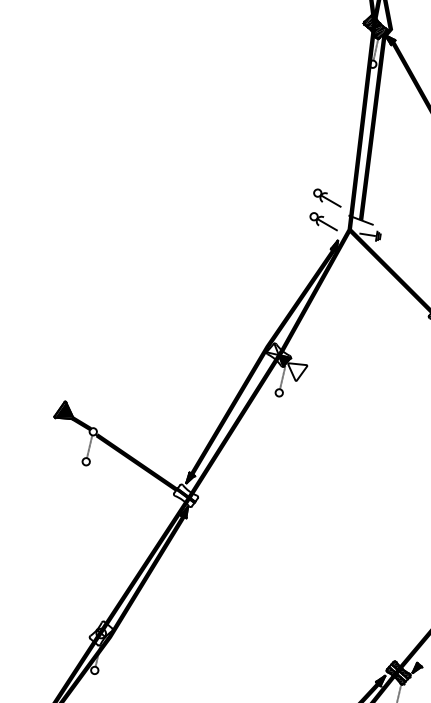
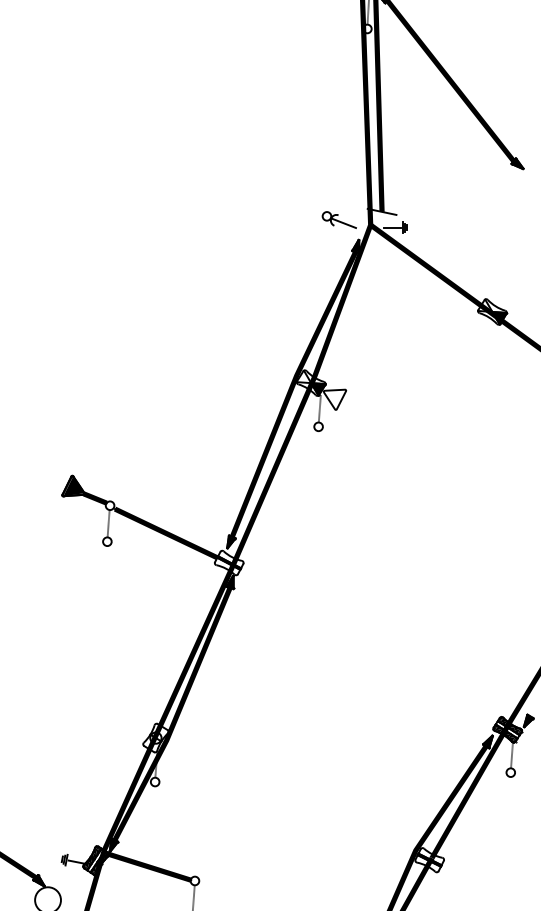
part: (327, 197) -> (338, 191), removed

